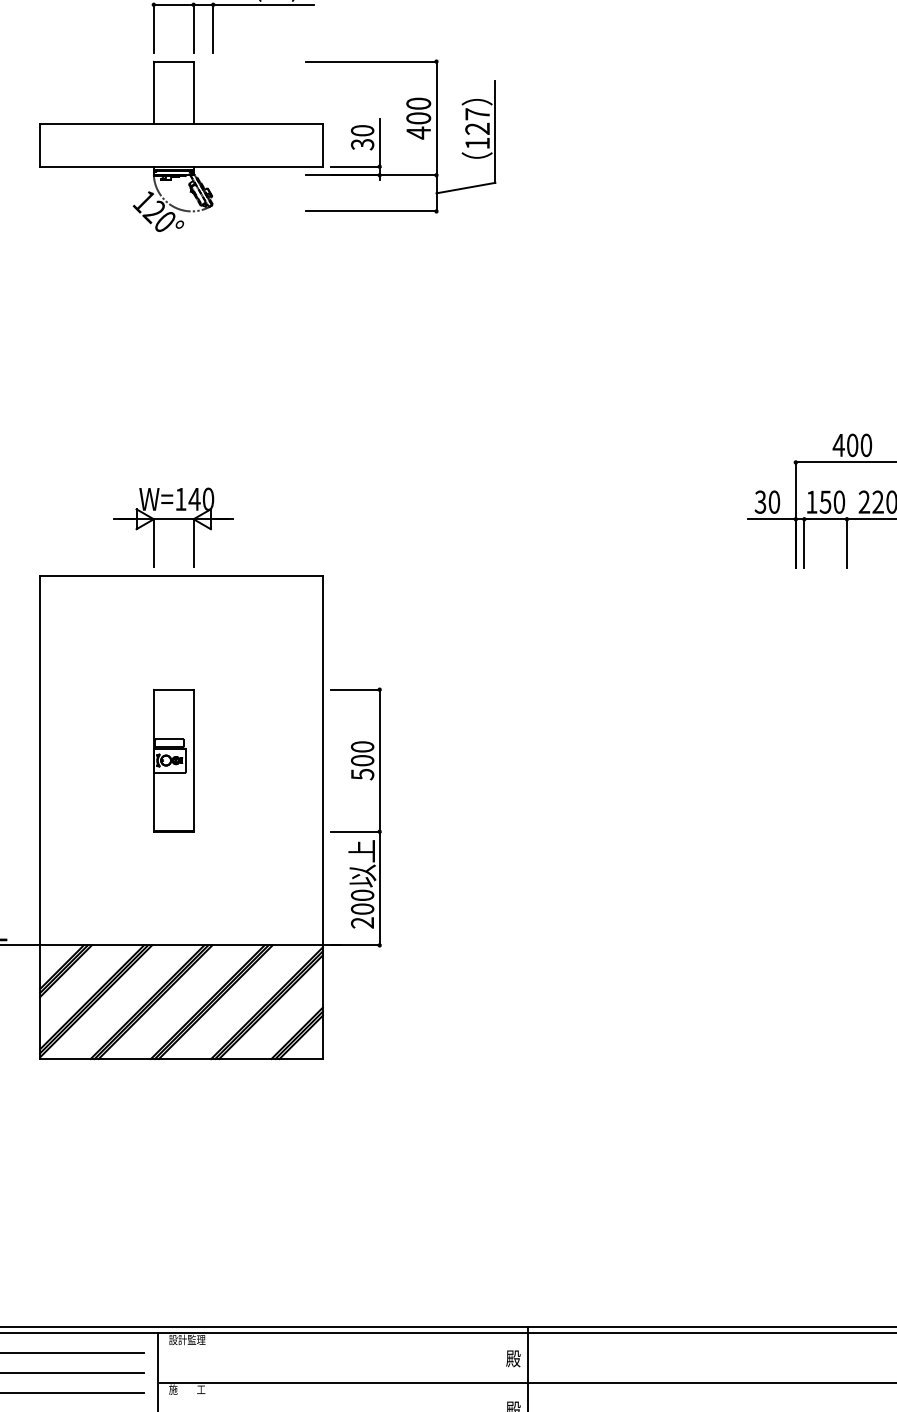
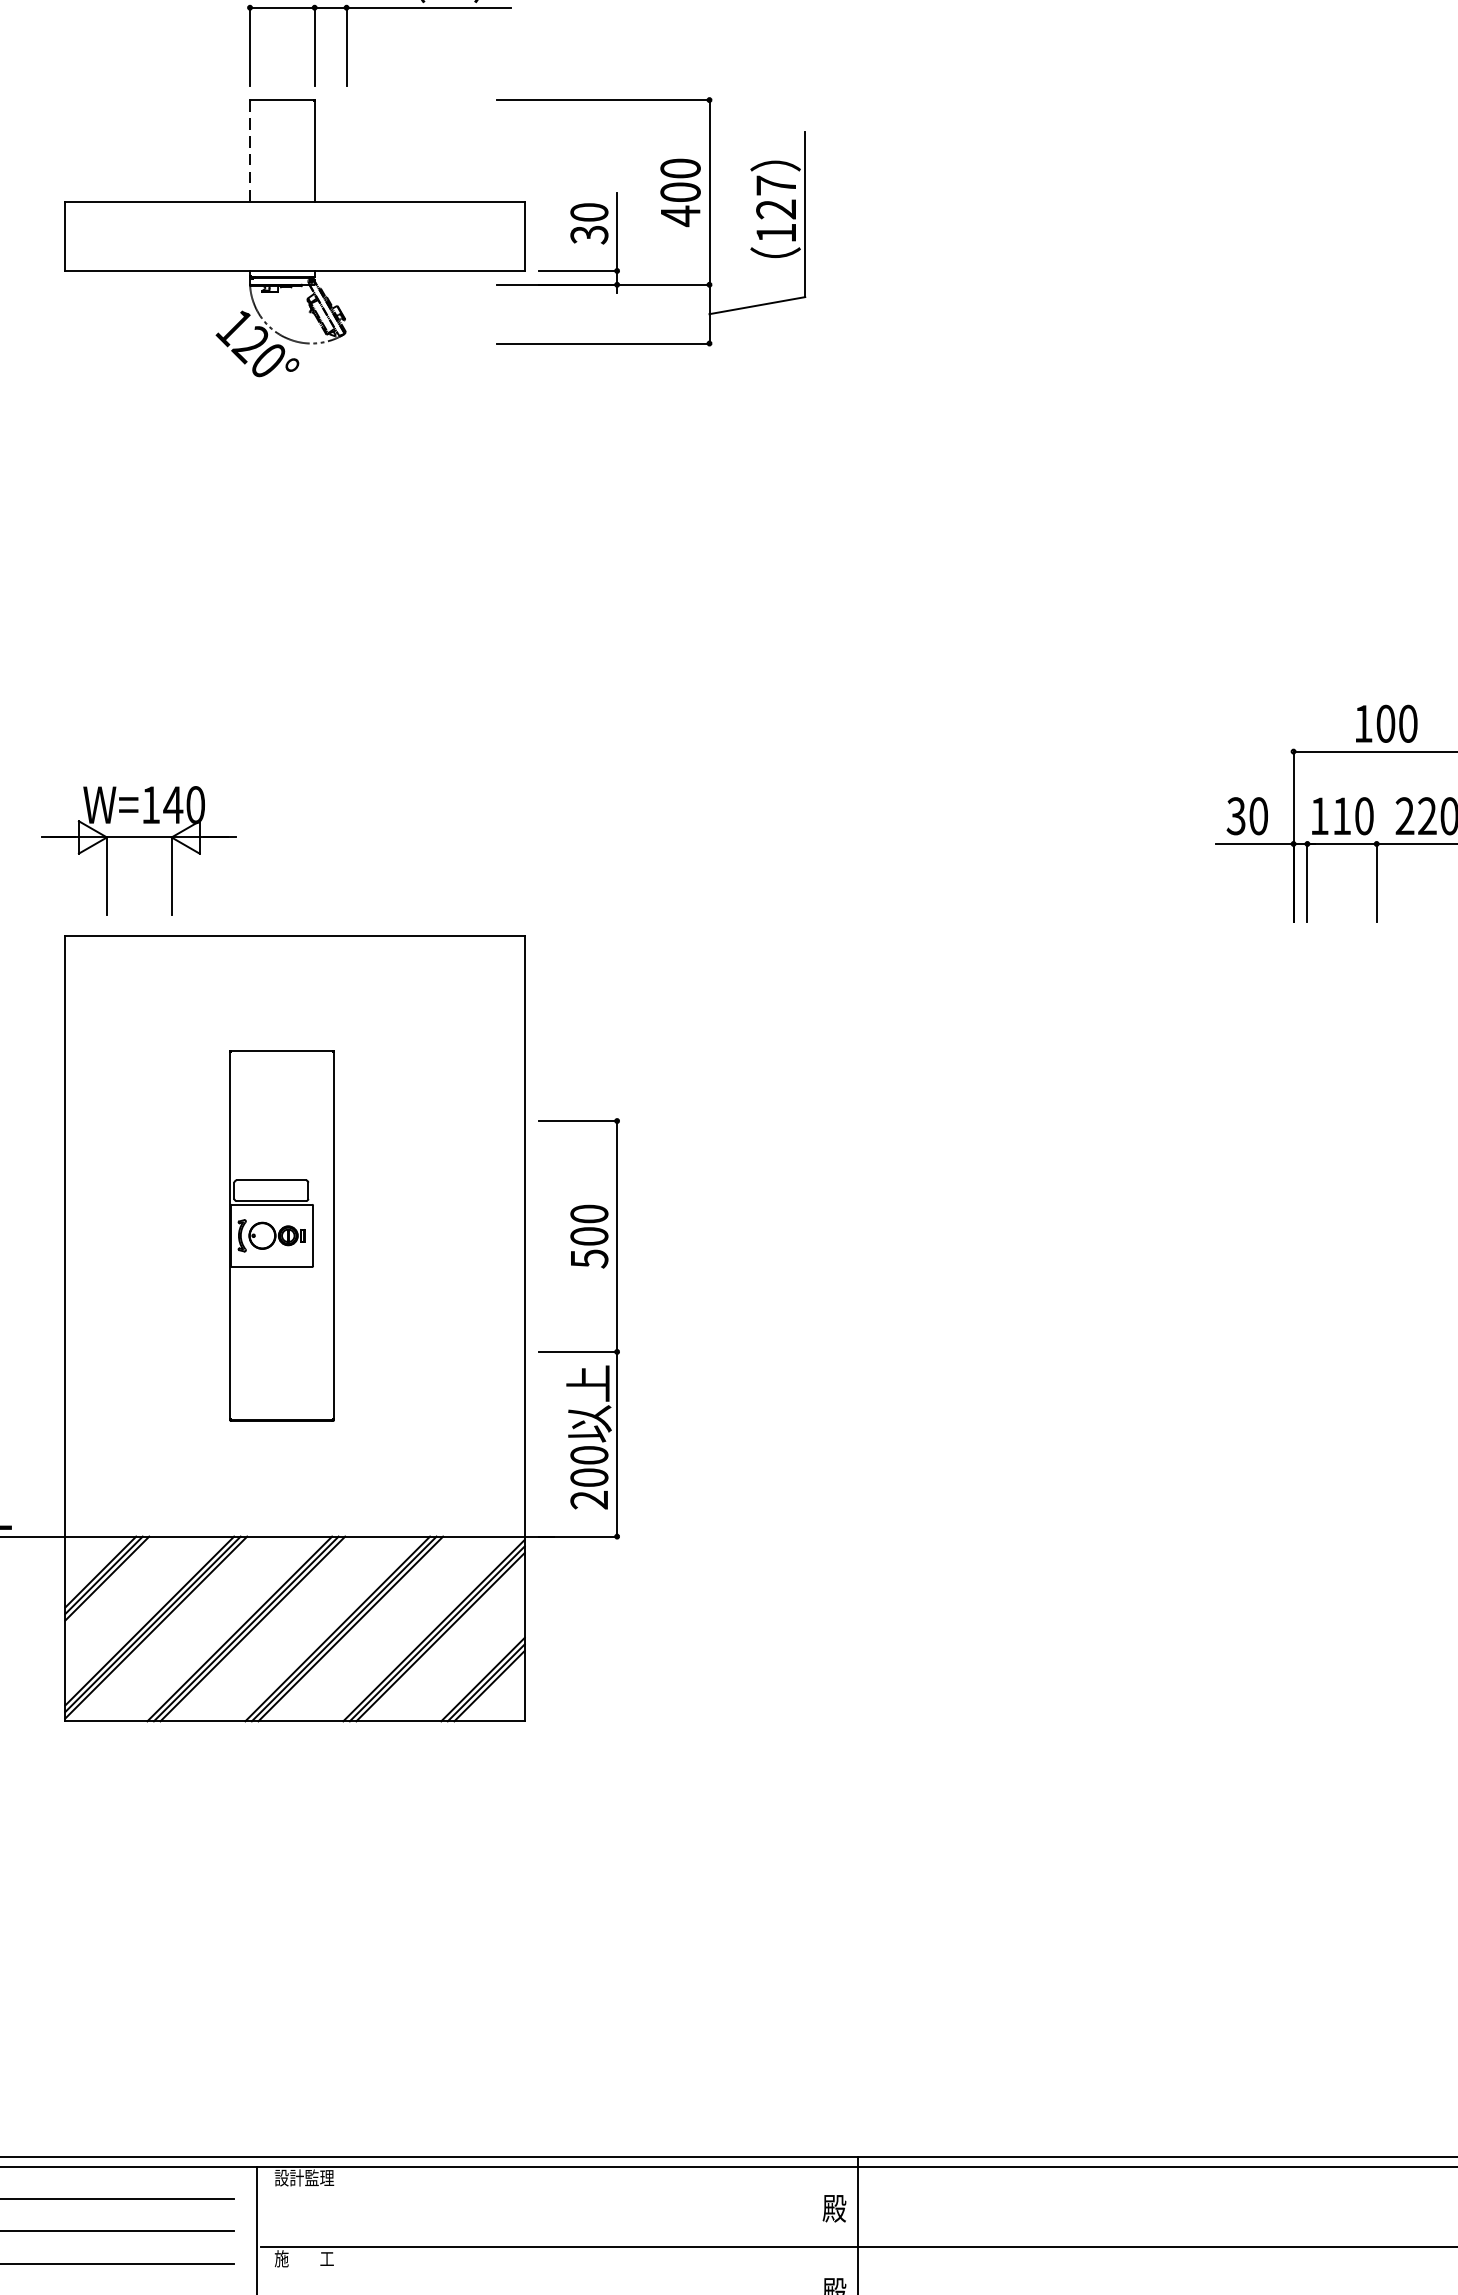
line: (153, 93) -> (249, 151), solid -> dashed
text: (838, 445) -> (1362, 724), 400 -> 100
text: (825, 501) -> (1341, 815), 150 -> 110
part: (173, 519) -> (138, 837), moved
part: (173, 760) -> (281, 1236), size x1.6

